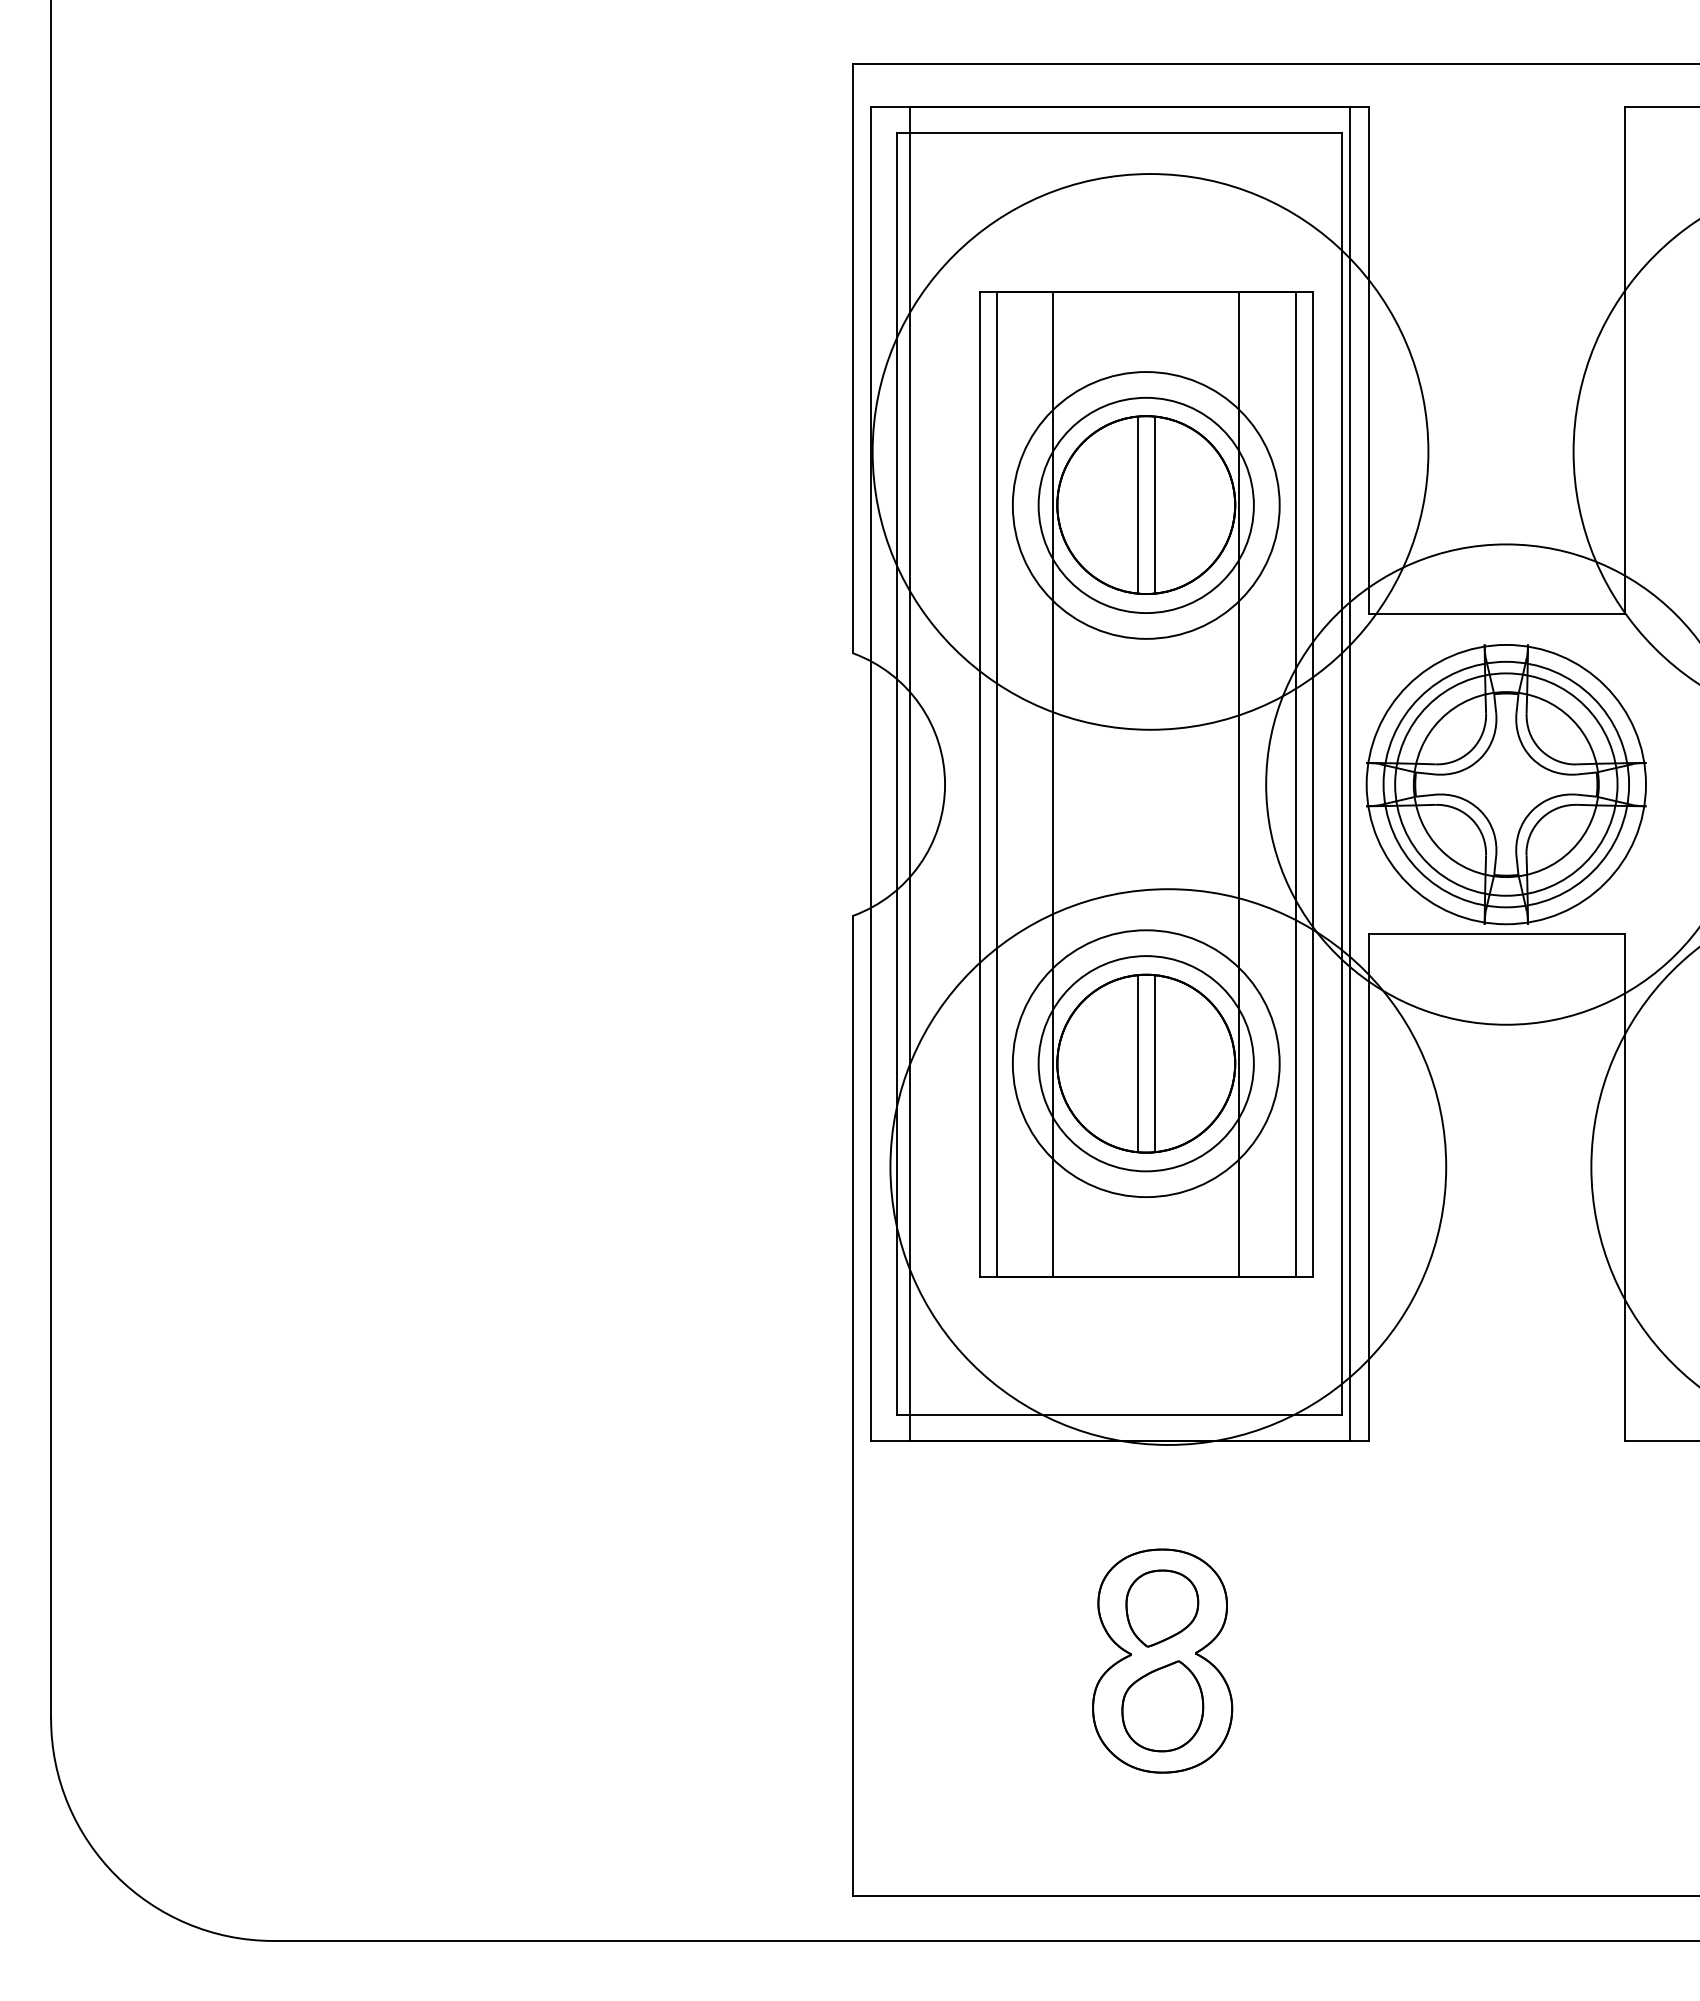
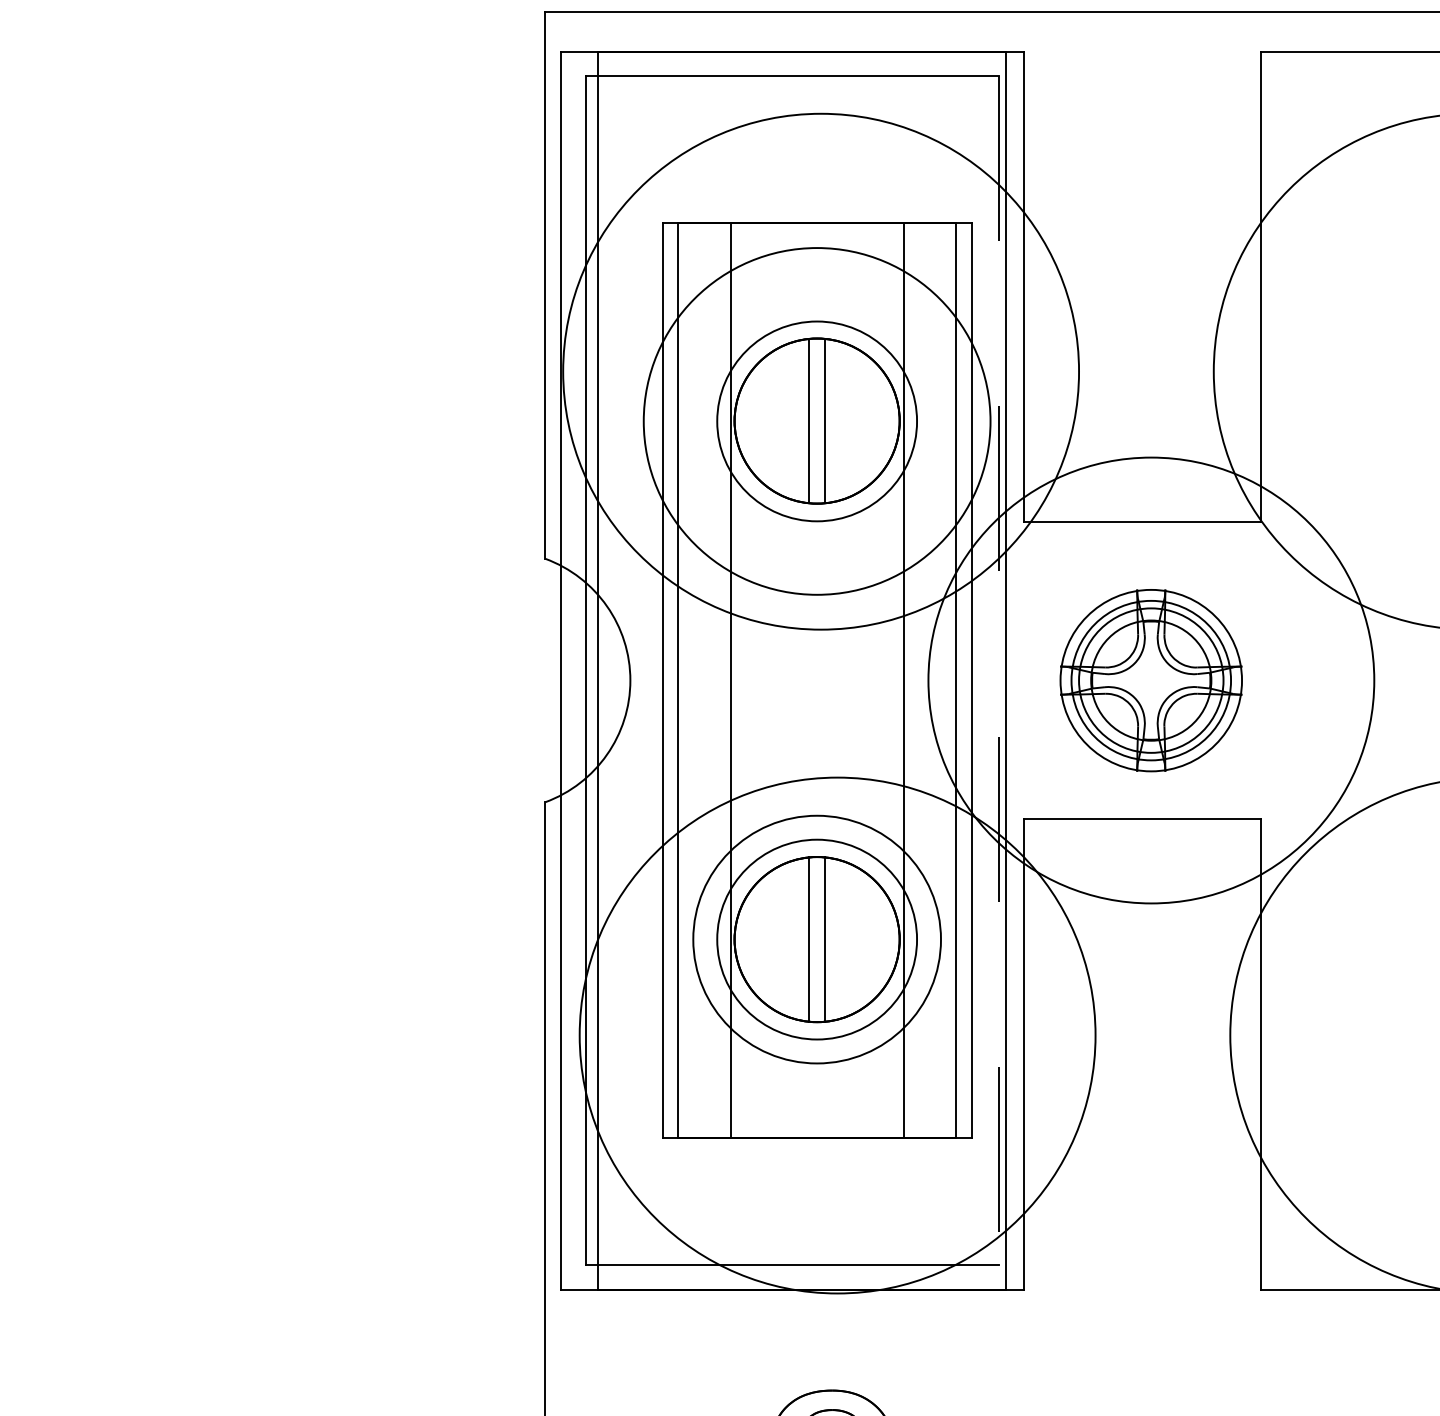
circle: (1145, 505) -> (816, 421), size x1.4
line: (1342, 774) -> (999, 671), solid -> dashed
part: (1505, 784) -> (1150, 680), size x0.7

